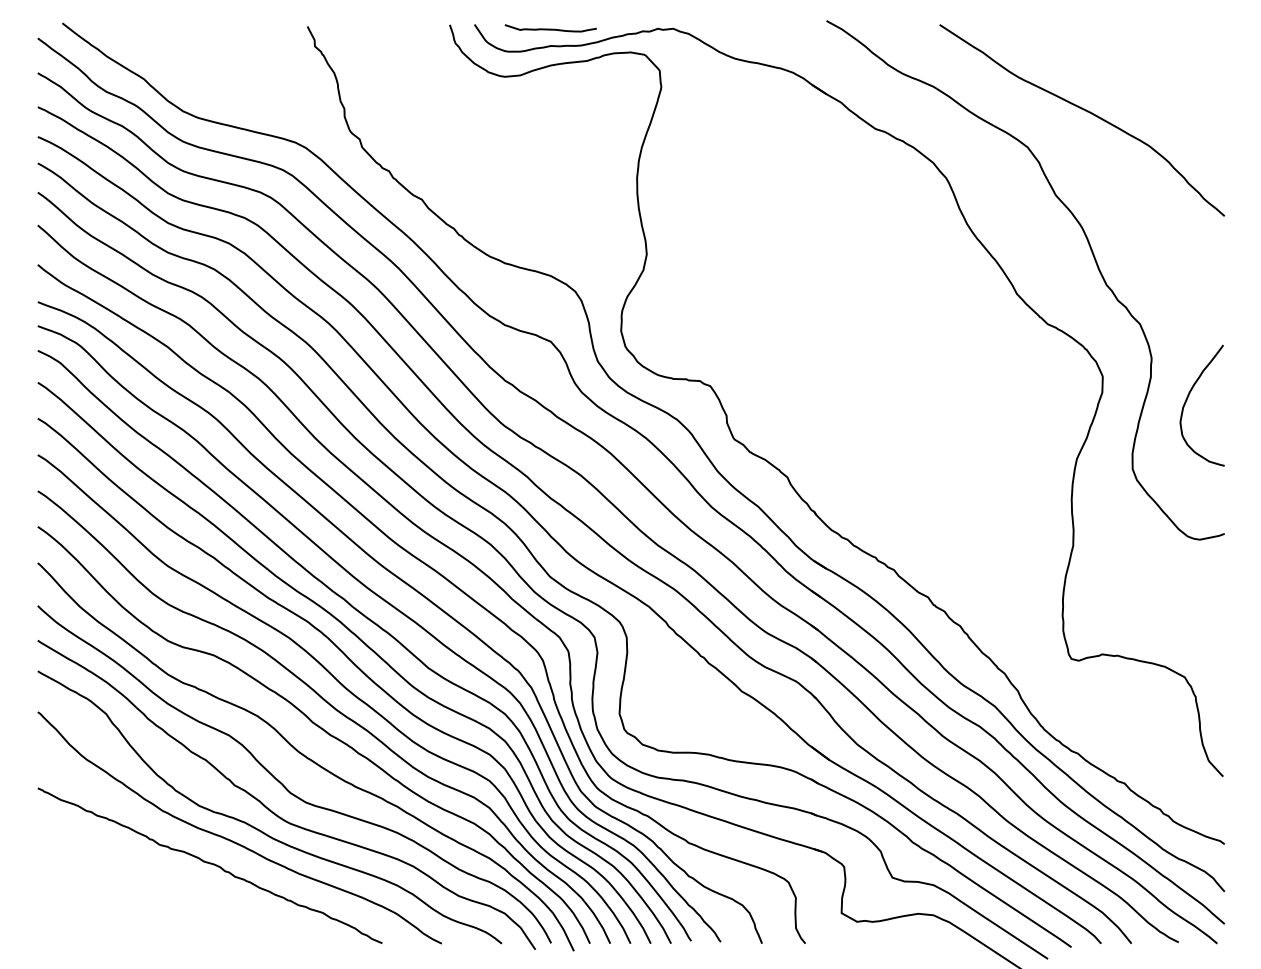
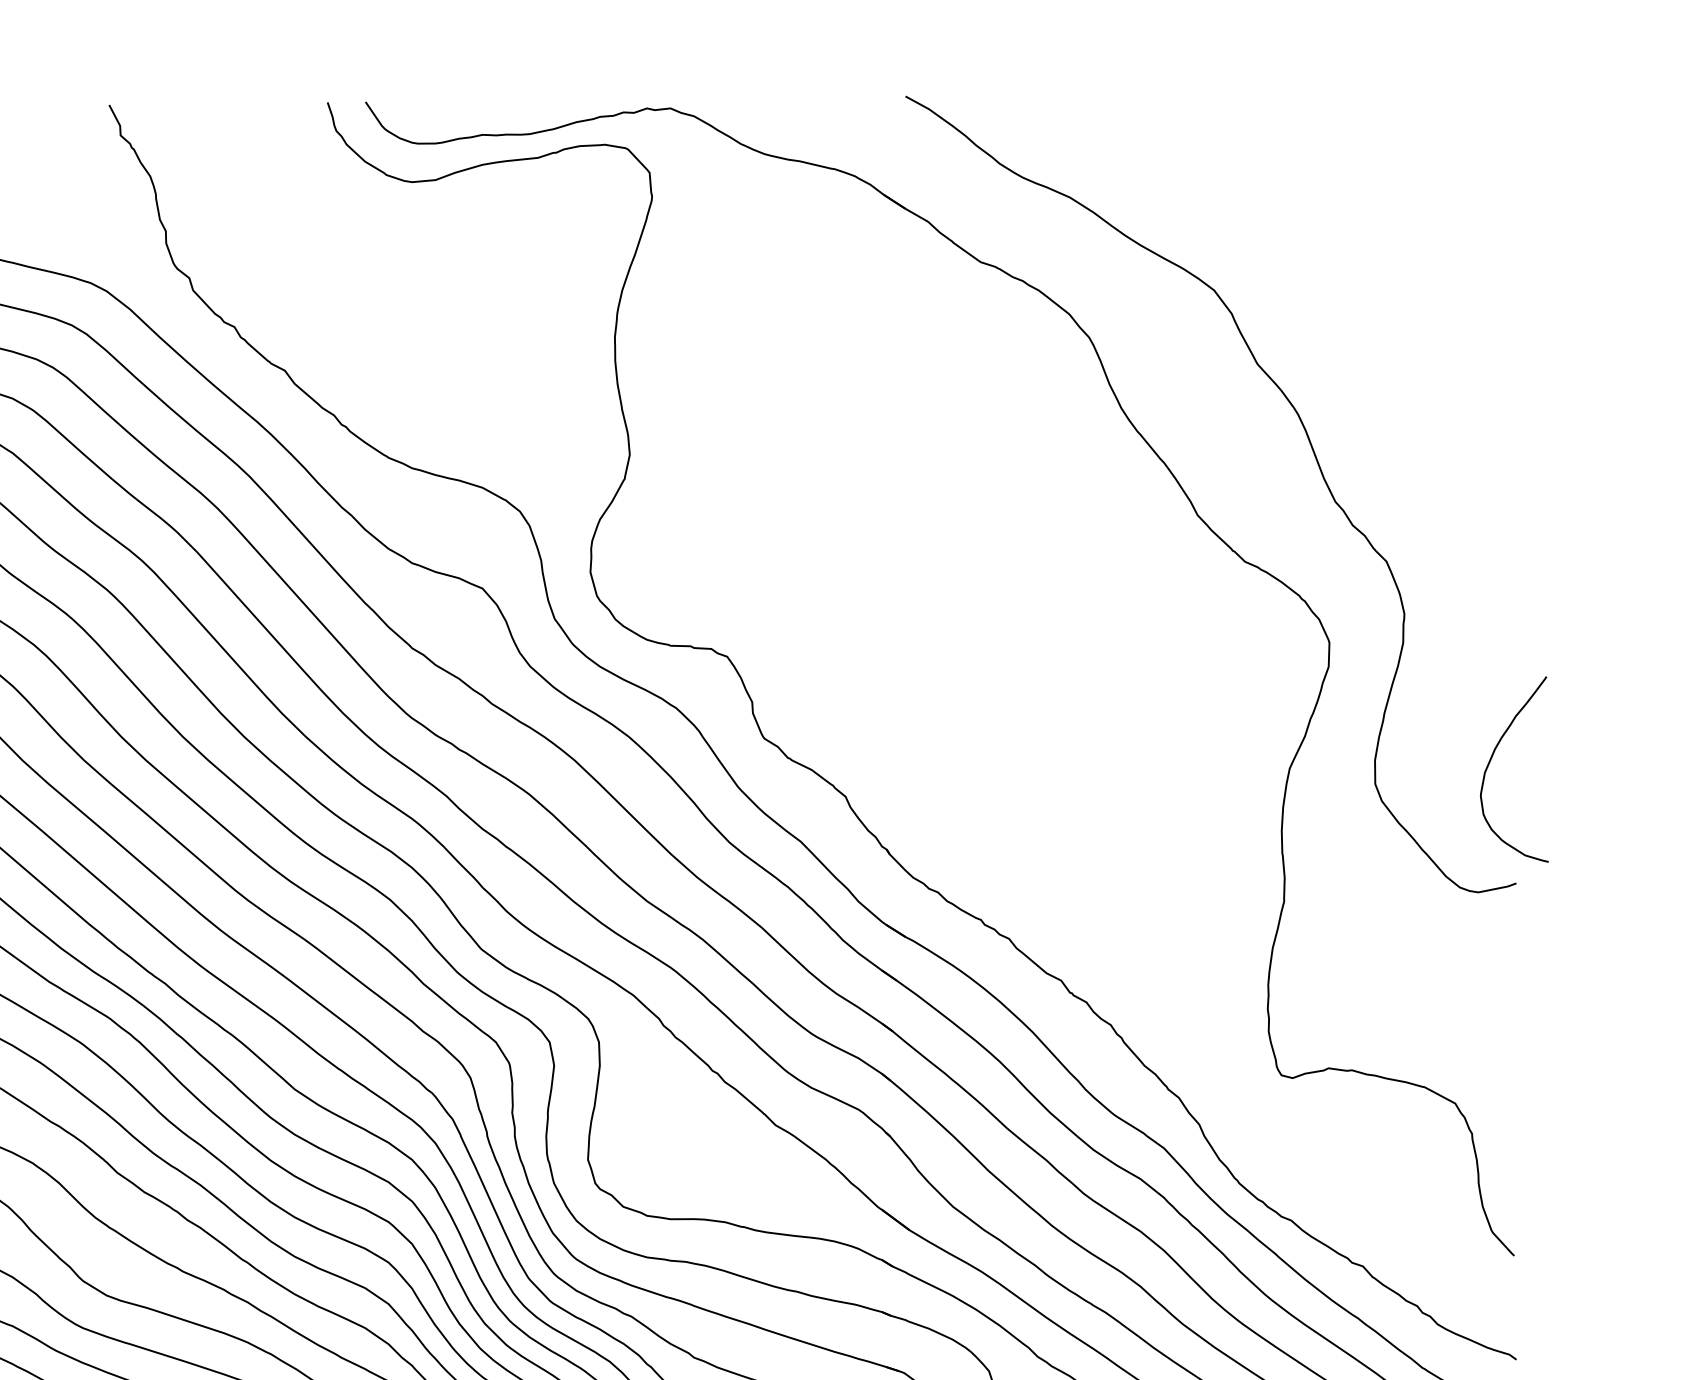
curve: (550, 28) -> (482, 108), removed
curve: (1087, 112) -> (1305, 236), removed
curve: (1188, 398) -> (1493, 758), moved

